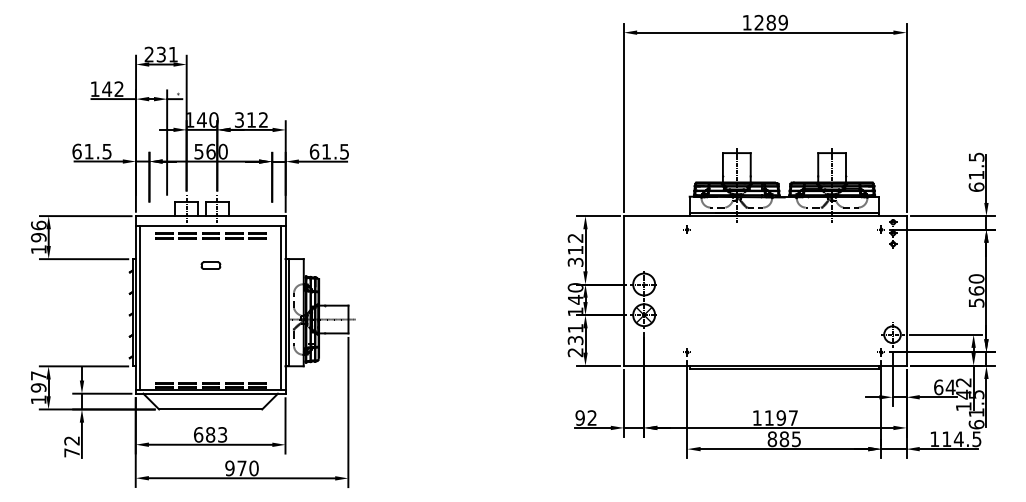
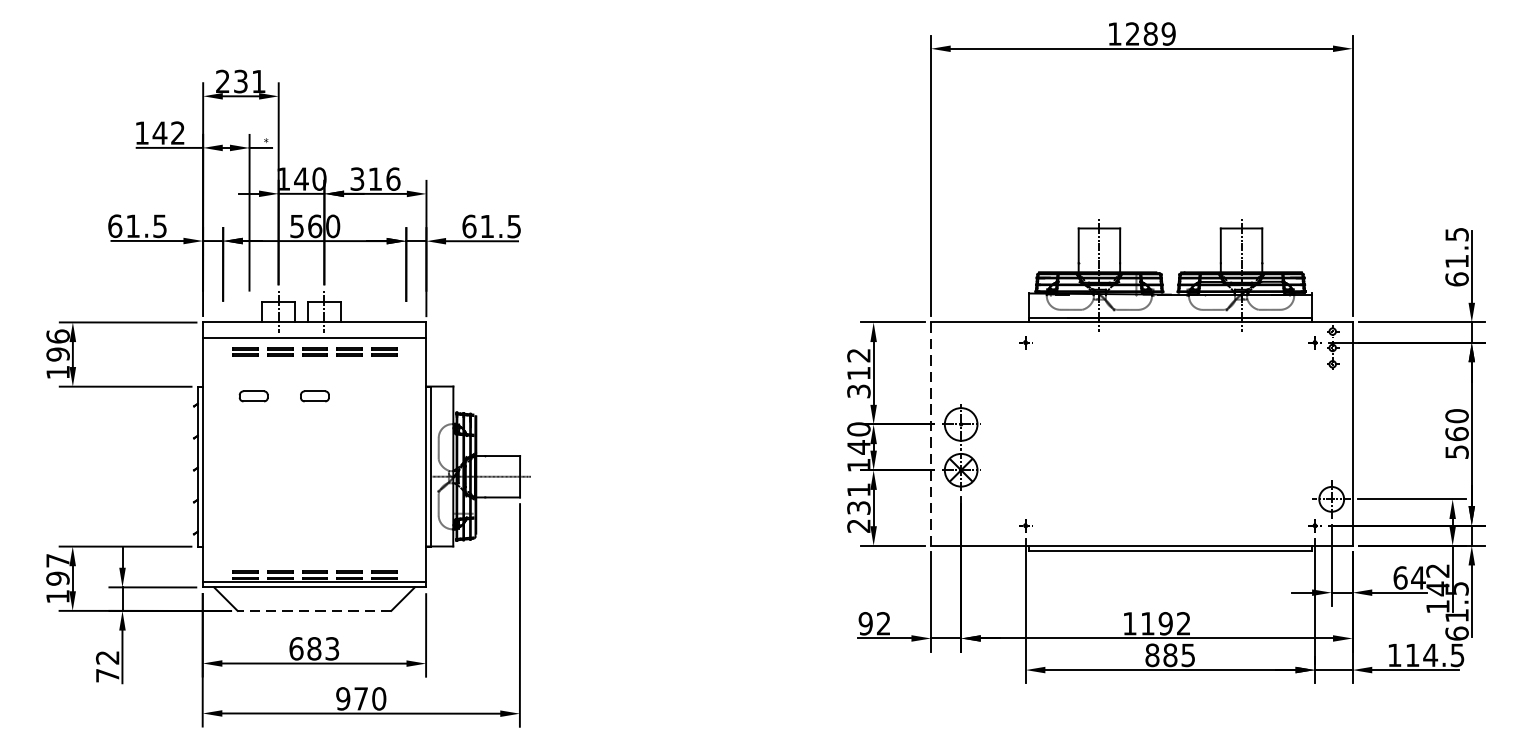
text: (263, 119) -> (393, 178), 312 -> 316
part: (169, 265) -> (253, 396), added
line: (624, 290) -> (931, 433), solid -> dashed
line: (140, 308) -> (209, 460), removed
line: (281, 308) -> (420, 460), removed
line: (210, 409) -> (314, 610), solid -> dashed
text: (792, 417) -> (1182, 622), 1197 -> 1192

